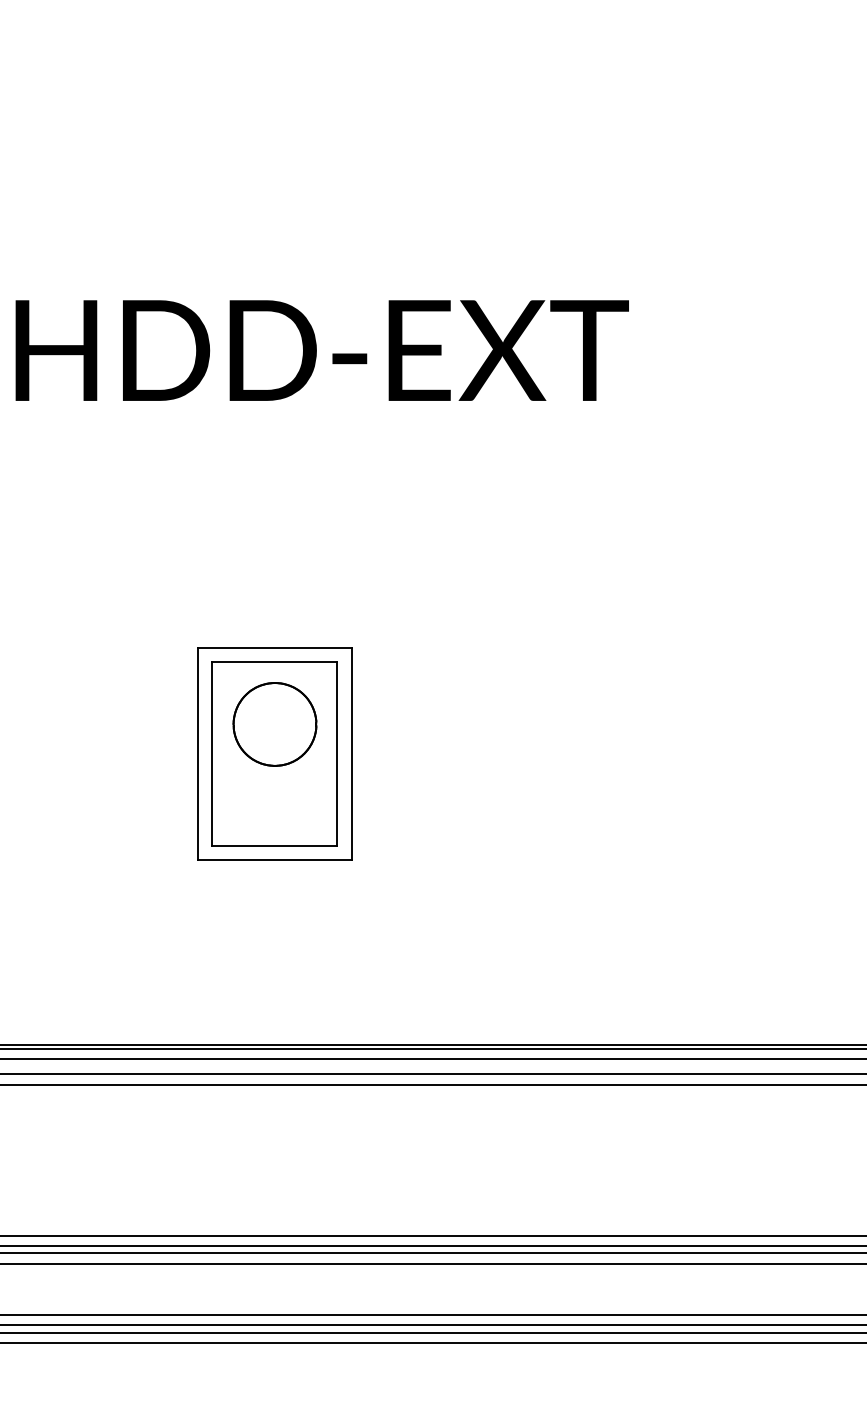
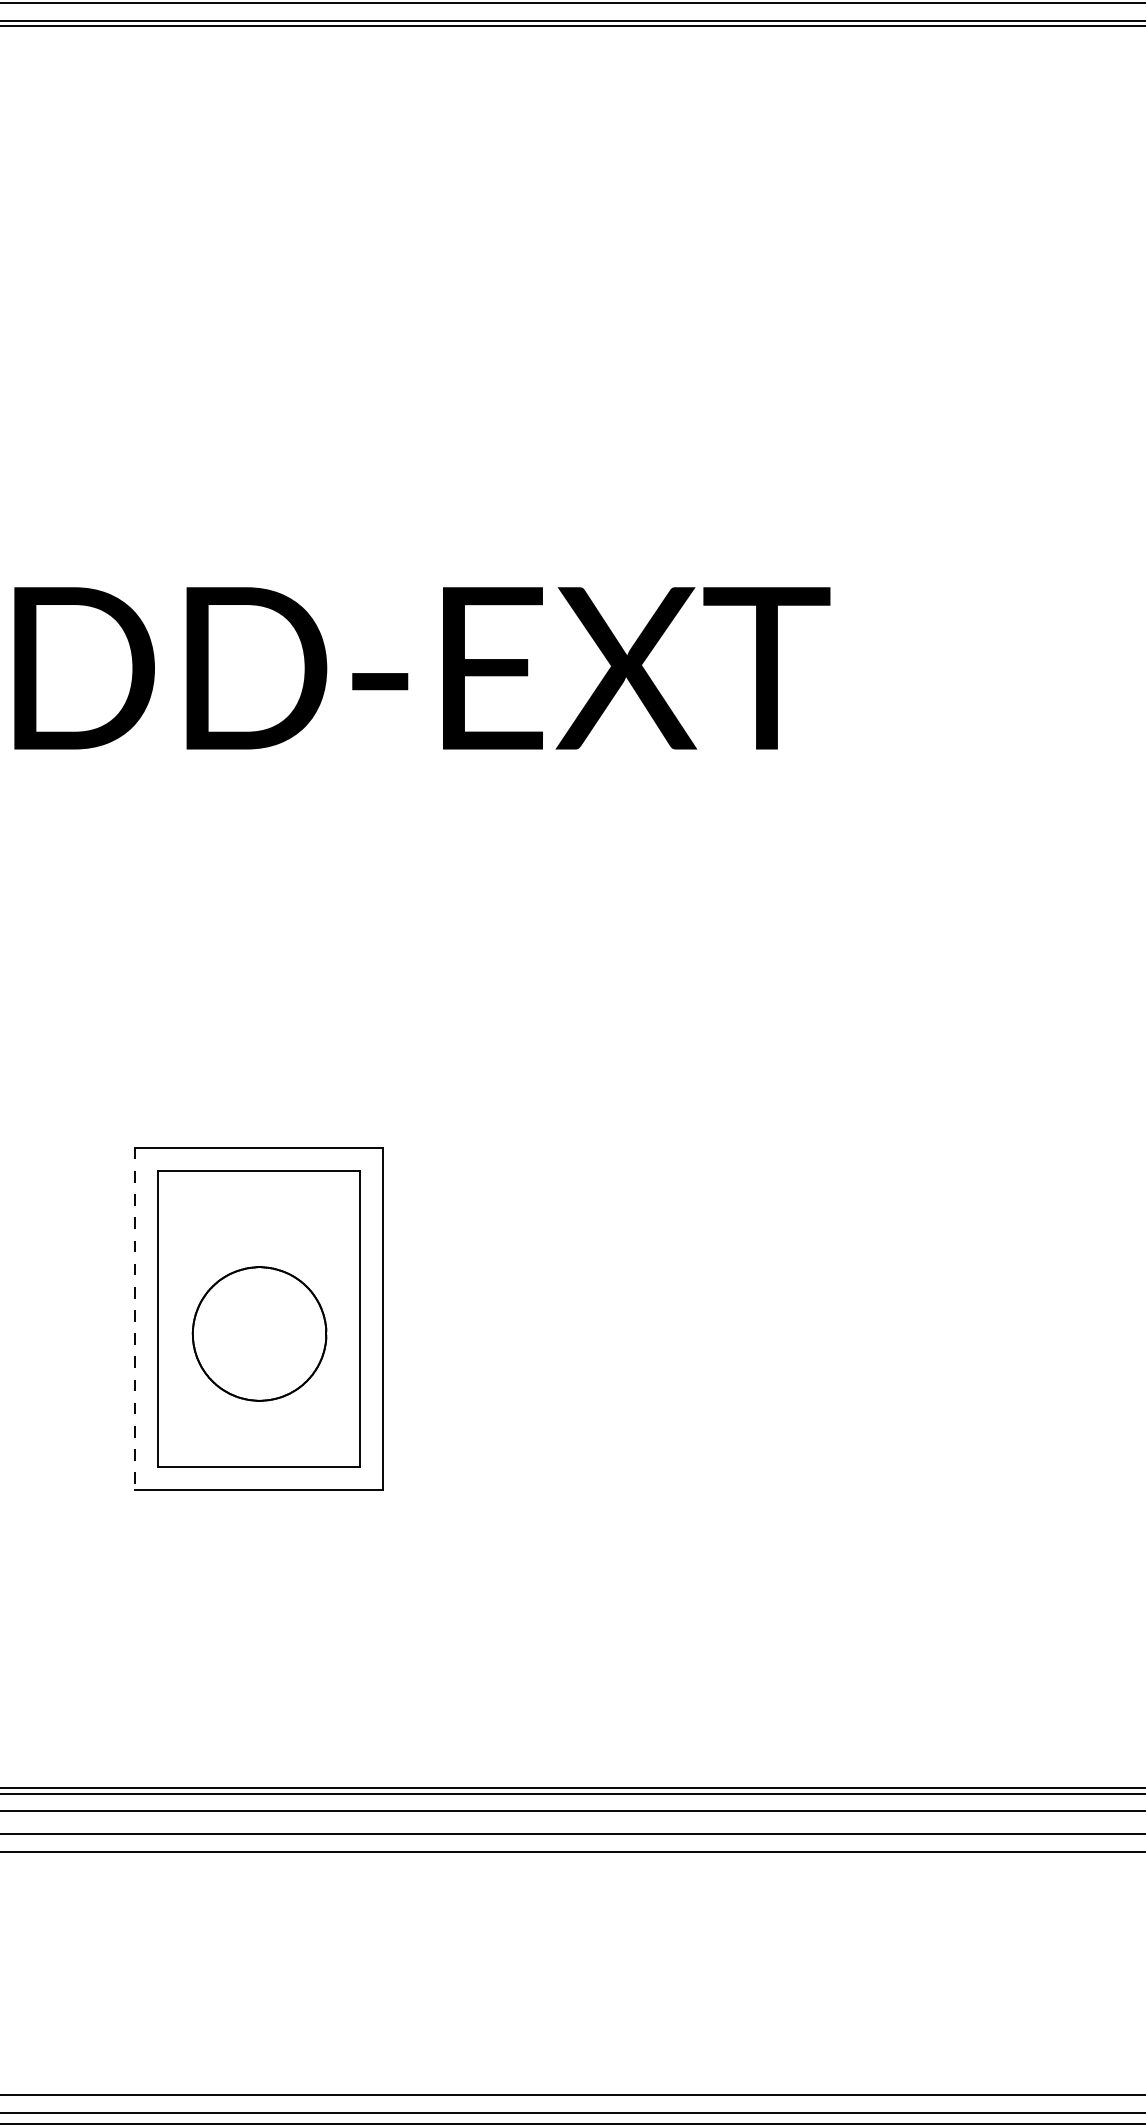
part: (274, 724) -> (258, 1334), moved
line: (197, 754) -> (134, 1319), solid -> dashed

